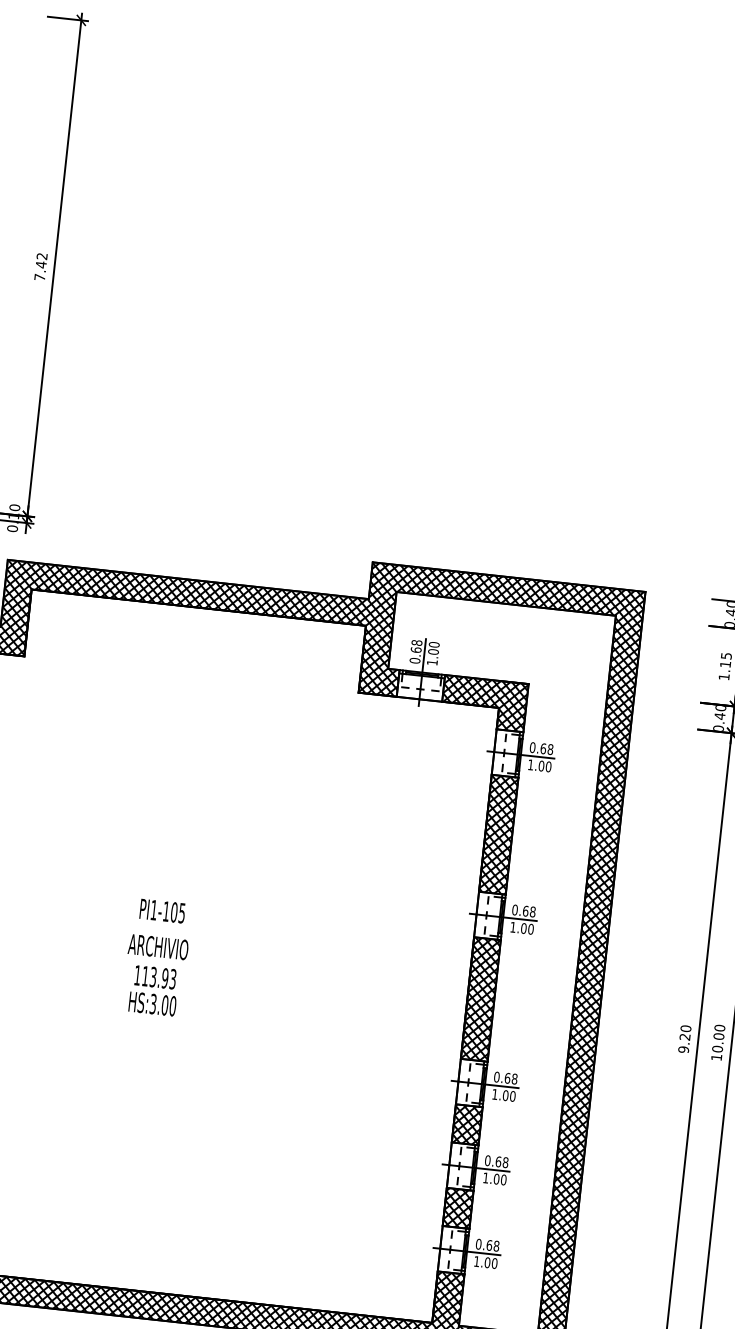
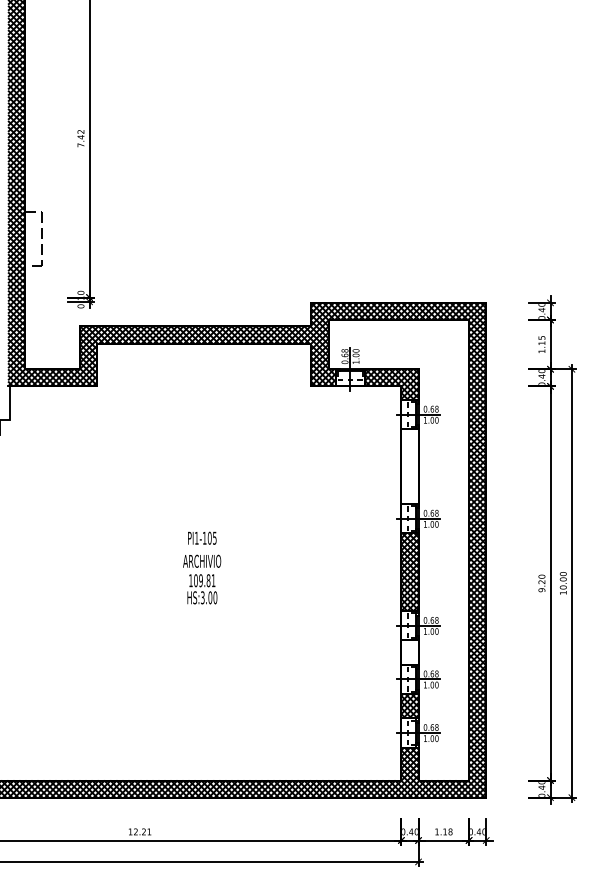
hatch: (498, 834) -> (409, 466), removed
text: (158, 977) -> (204, 580), 113.93 -> 109.81
hatch: (466, 1124) -> (409, 652), removed

